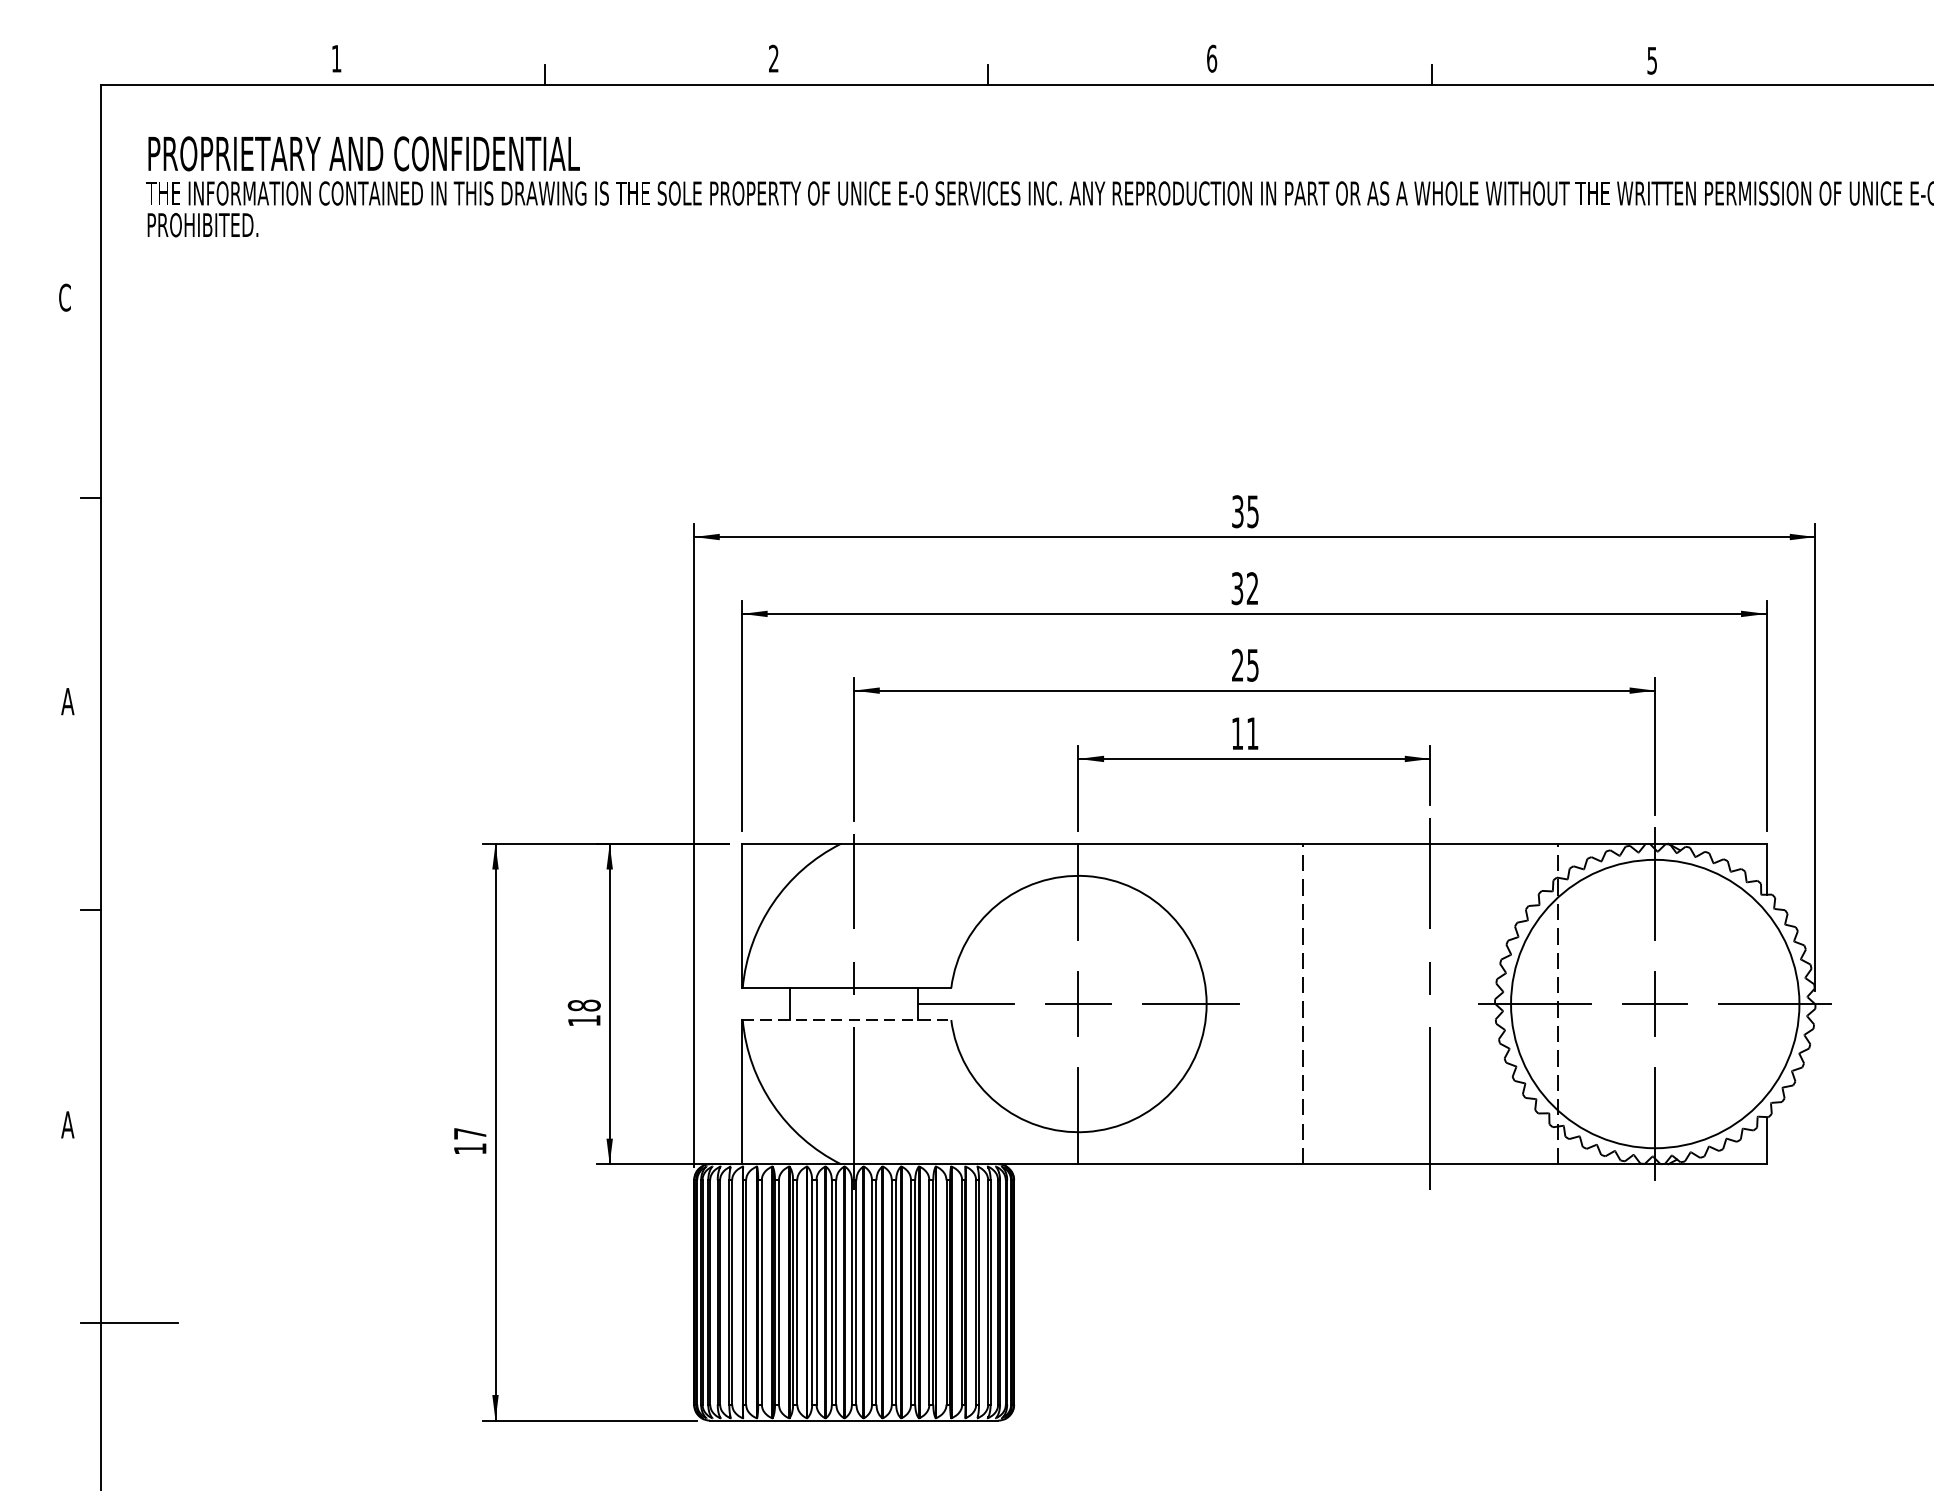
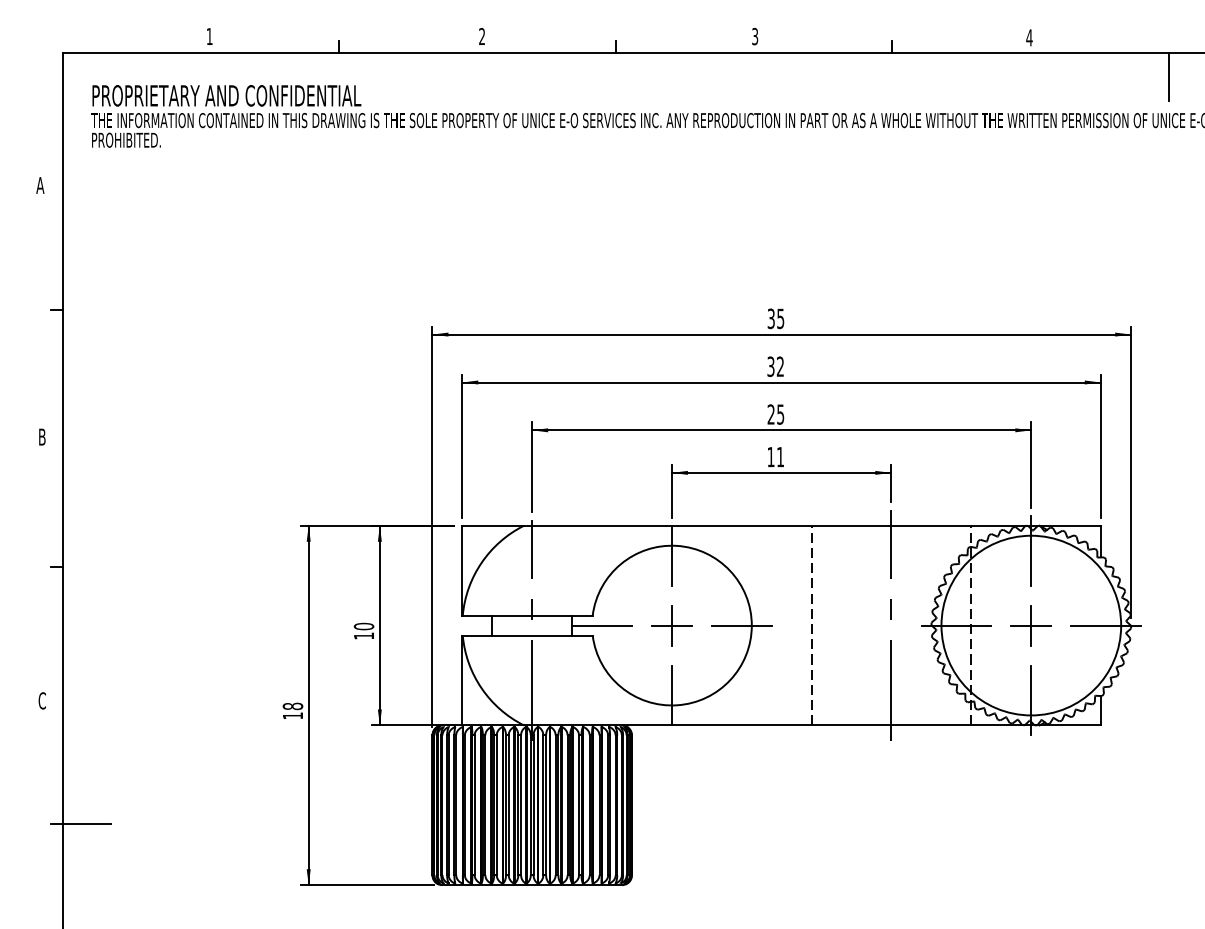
text: (1212, 58) -> (755, 36), 6 -> 3
text: (1652, 60) -> (1029, 37), 5 -> 4
line: (1875, 122) -> (1168, 76), added
text: (65, 297) -> (40, 185), C -> A
text: (68, 700) -> (42, 436), A -> B
text: (583, 1005) -> (363, 626), 18 -> 10
line: (846, 1019) -> (527, 635), dashed -> solid
text: (68, 1124) -> (42, 700), A -> C
text: (469, 1133) -> (292, 706), 17 -> 18

